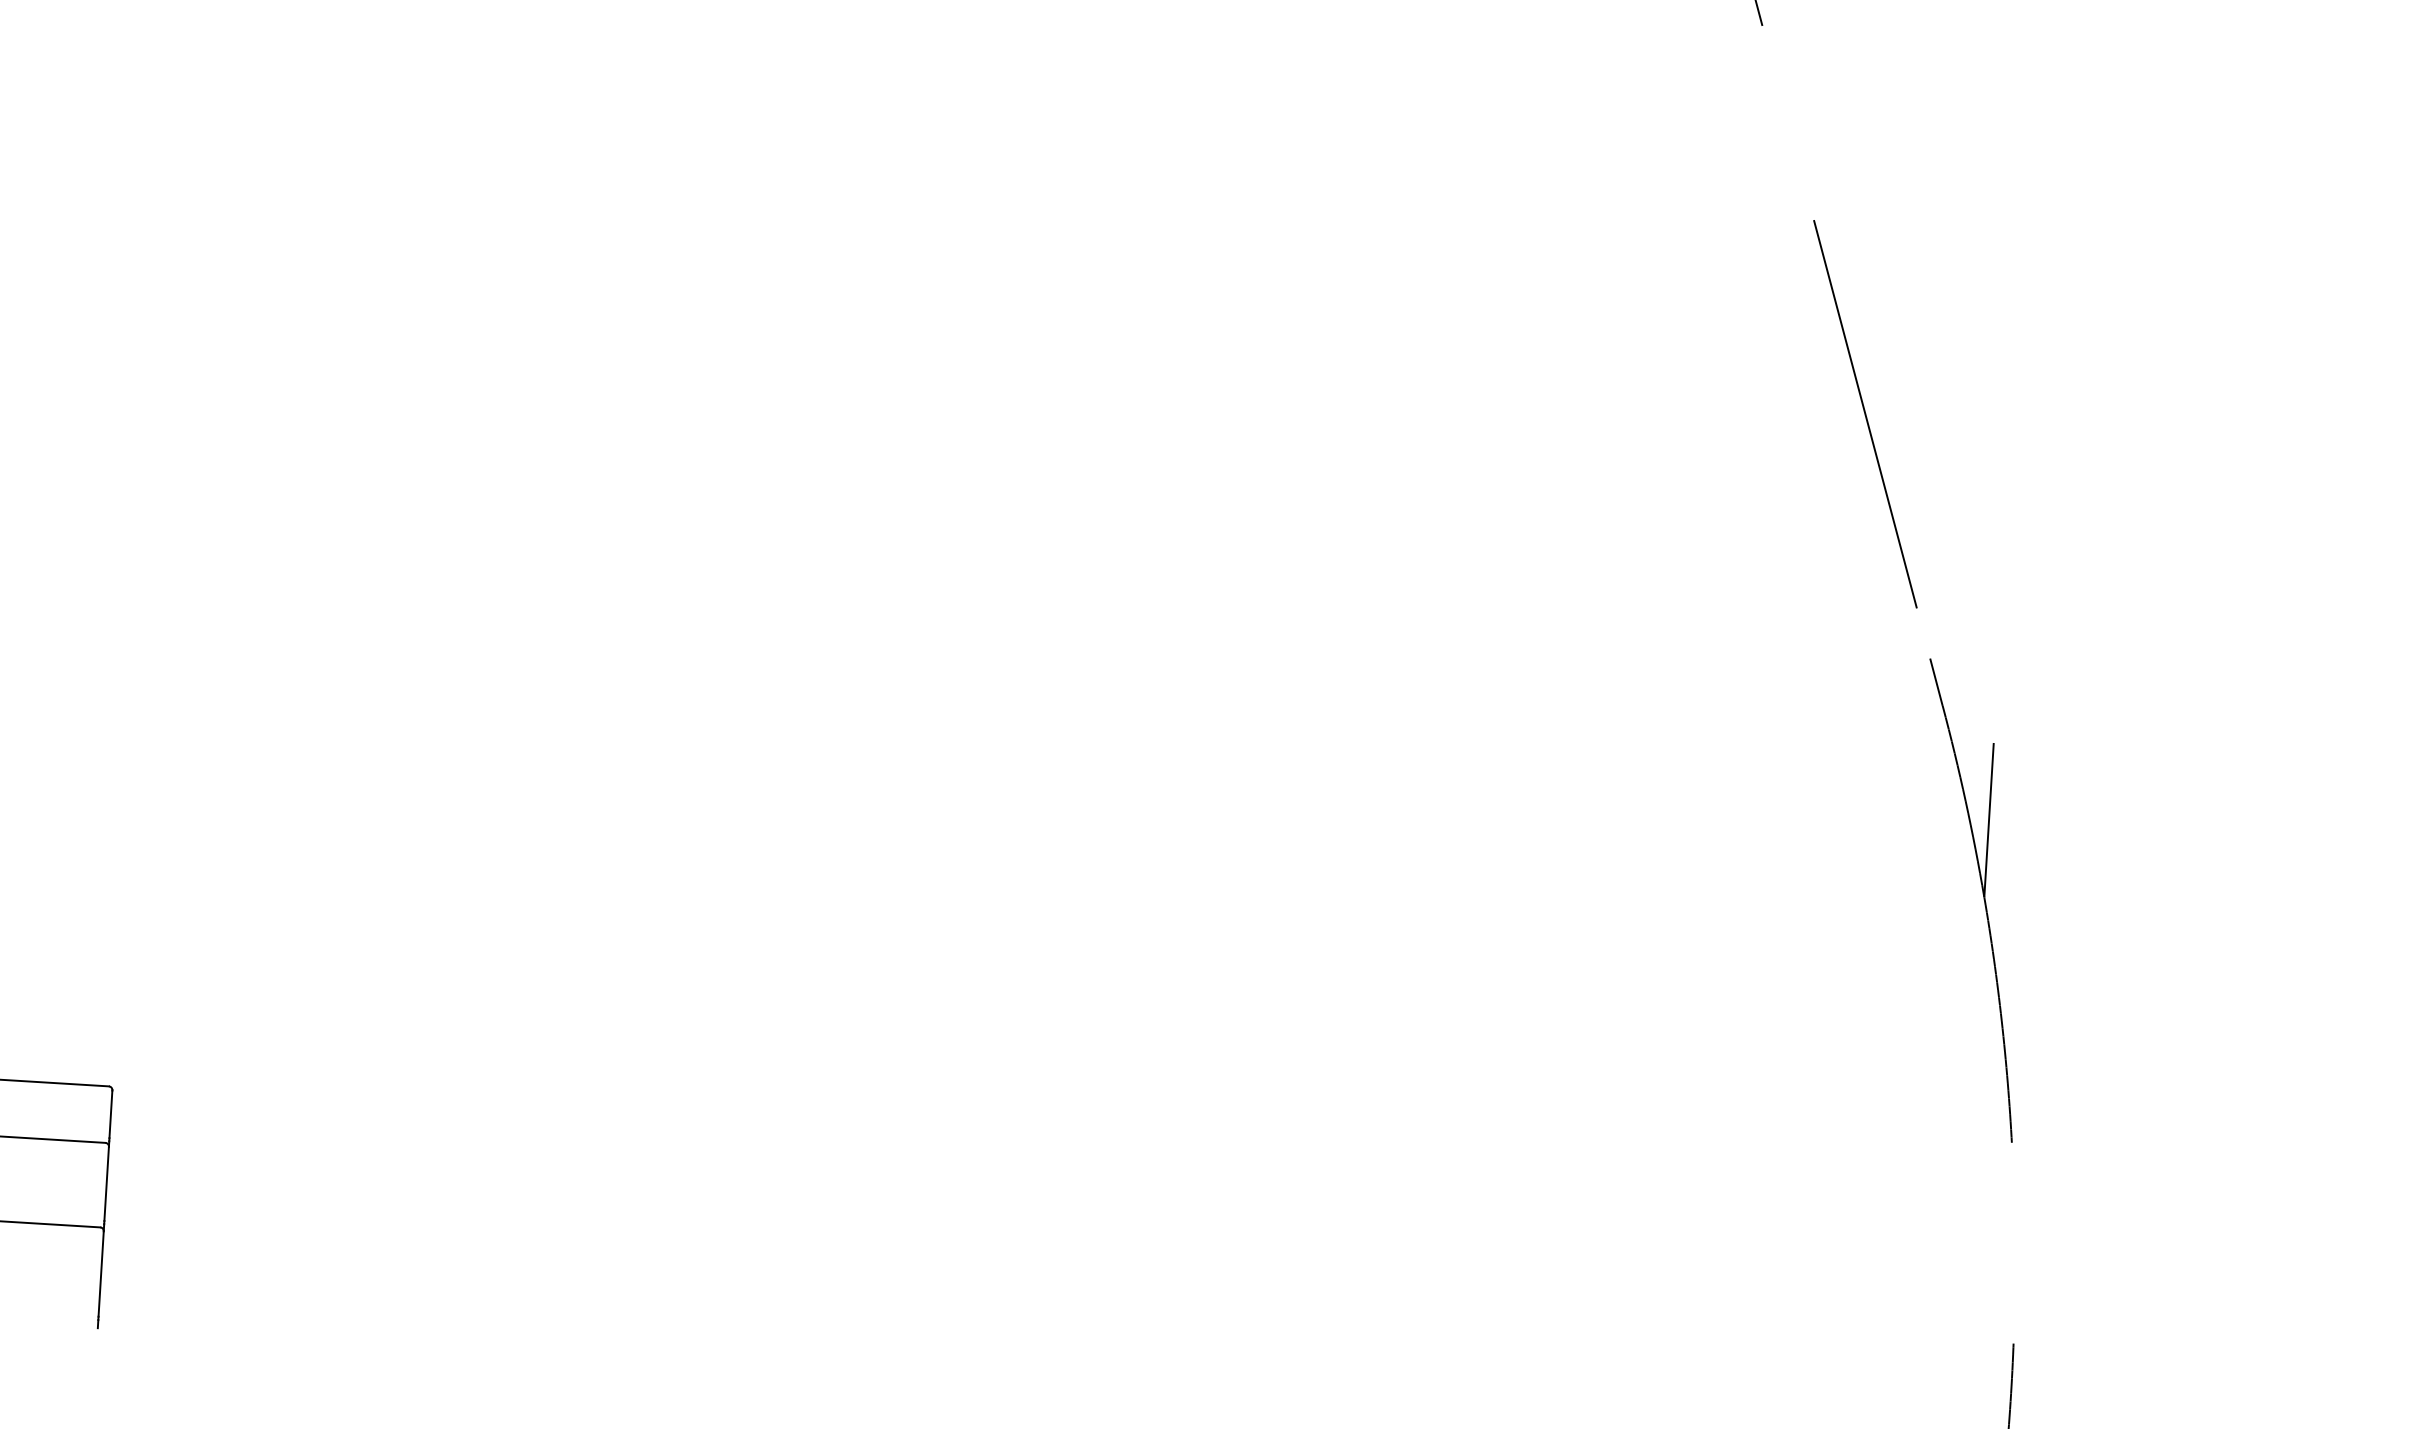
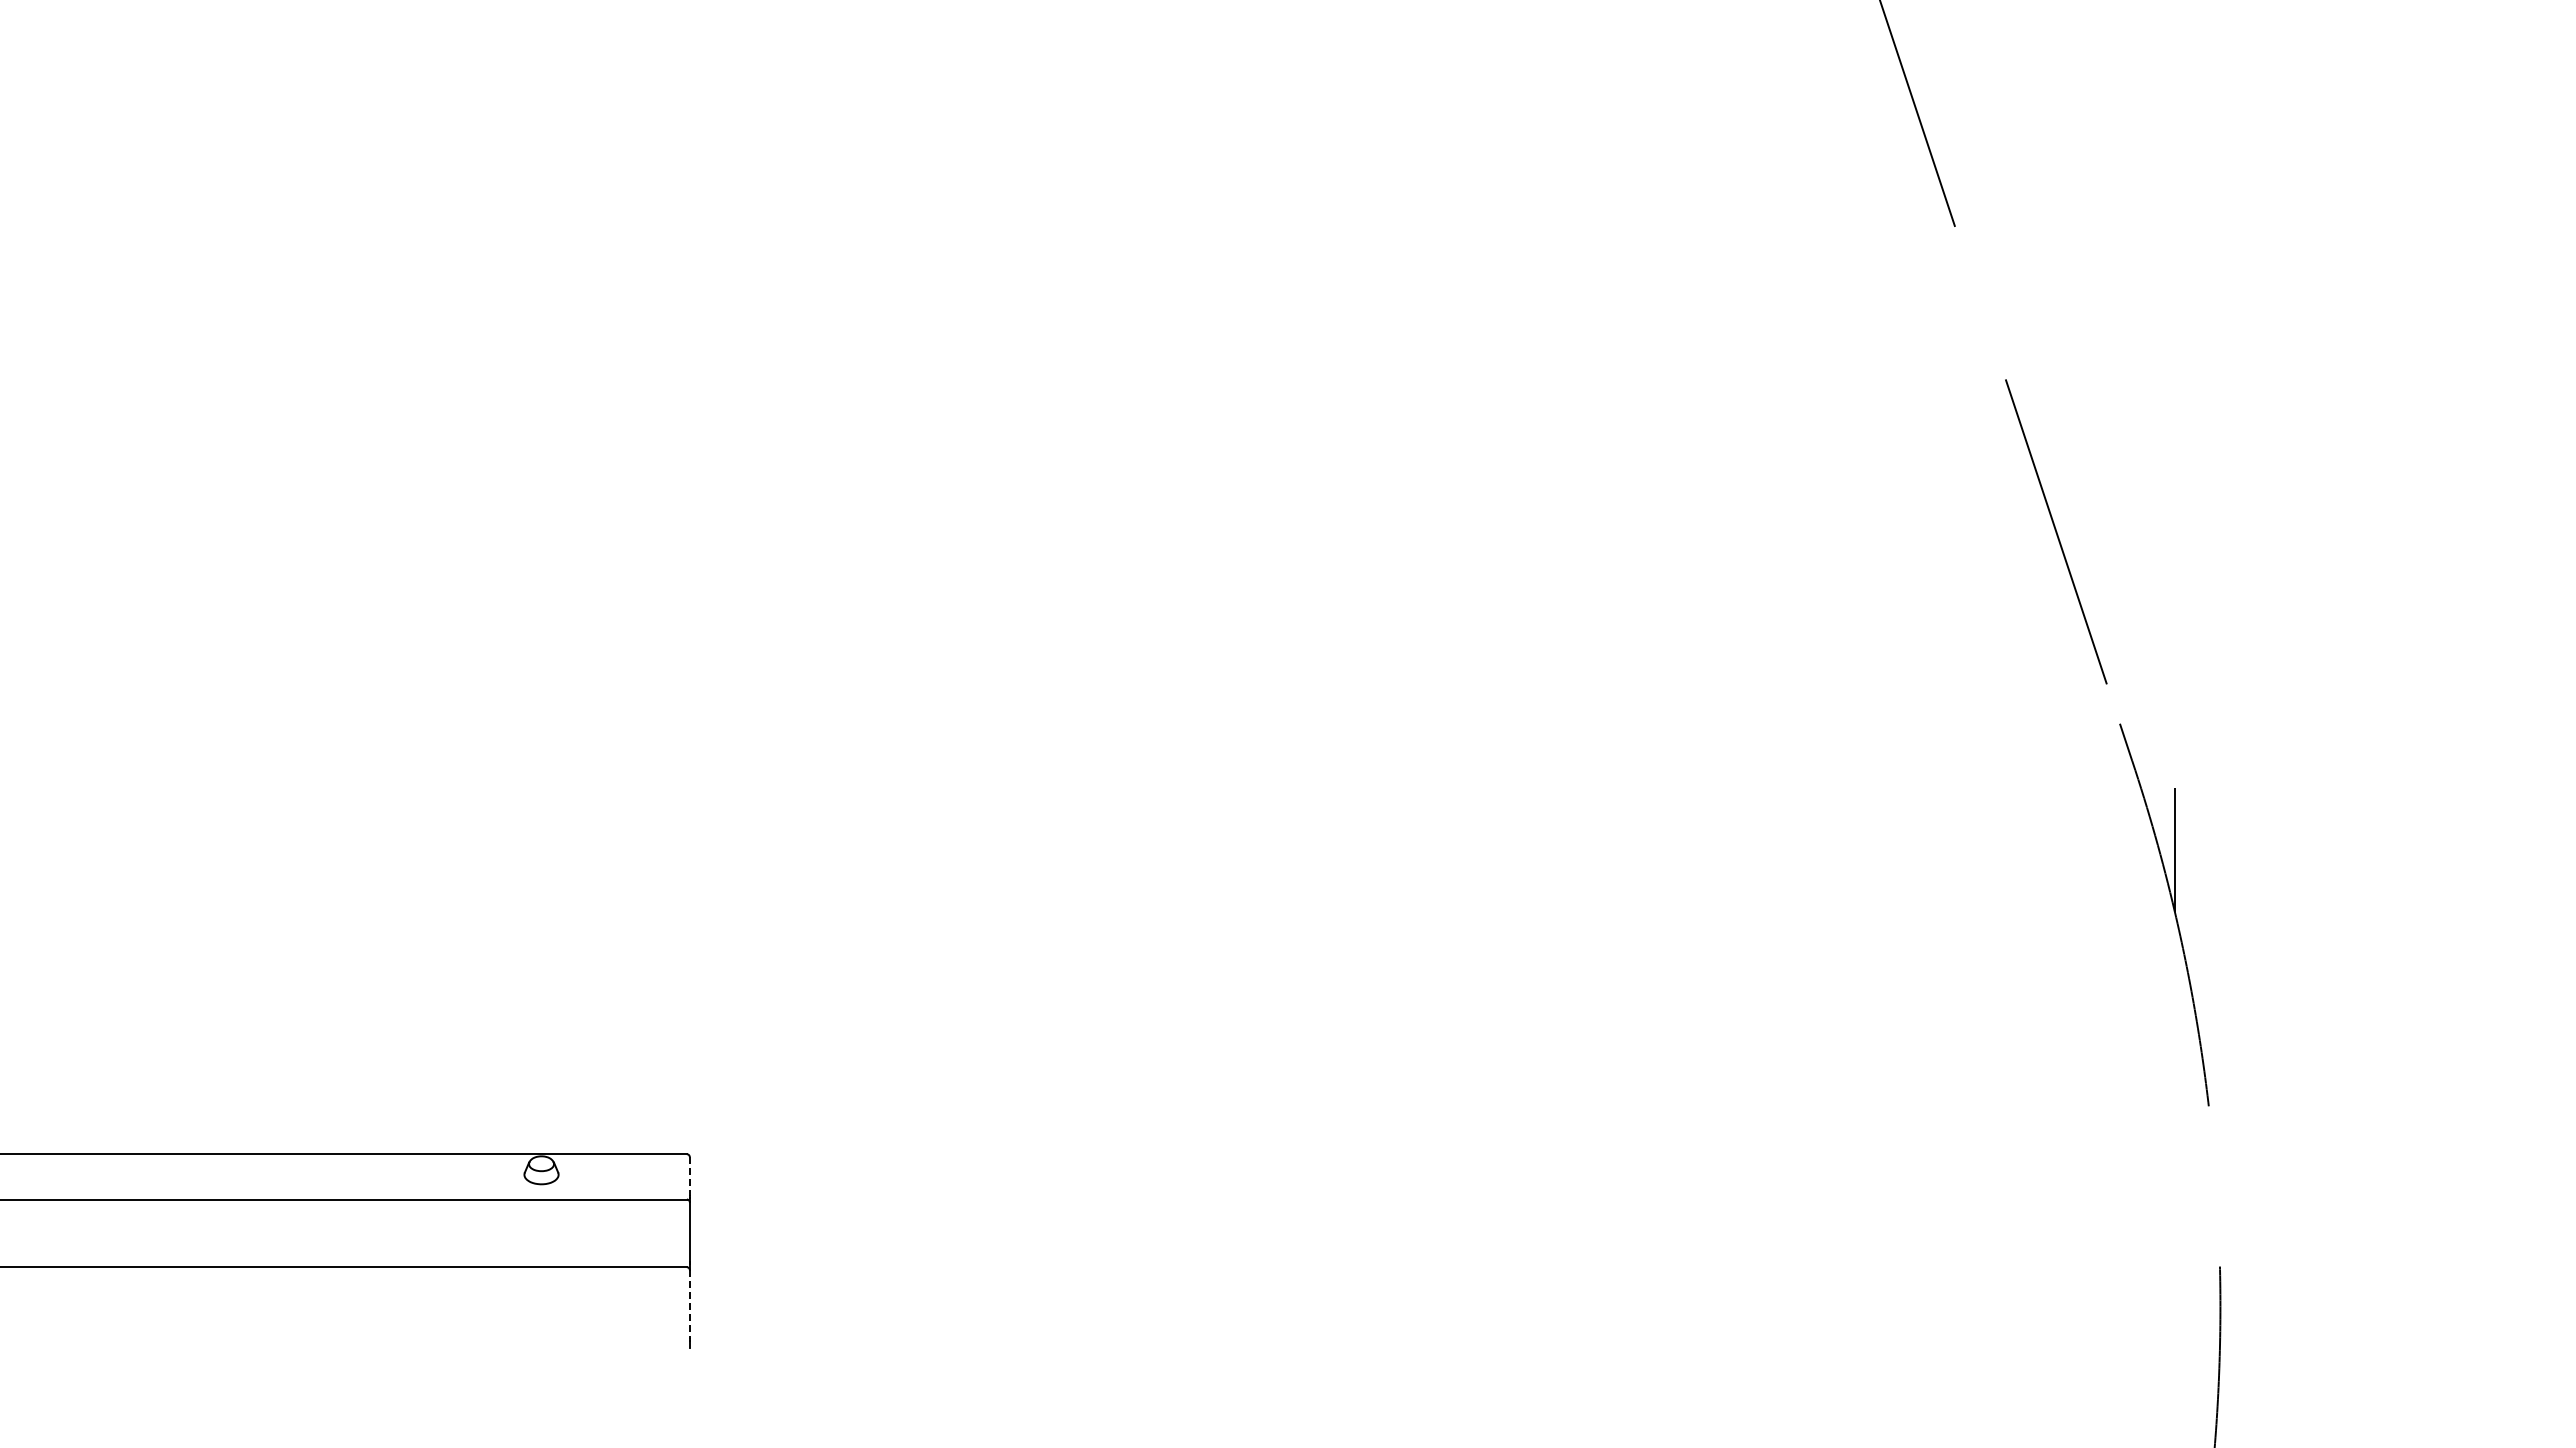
line: (110, 1115) -> (689, 1177), solid -> dashed
line: (100, 1274) -> (689, 1304), solid -> dashed

